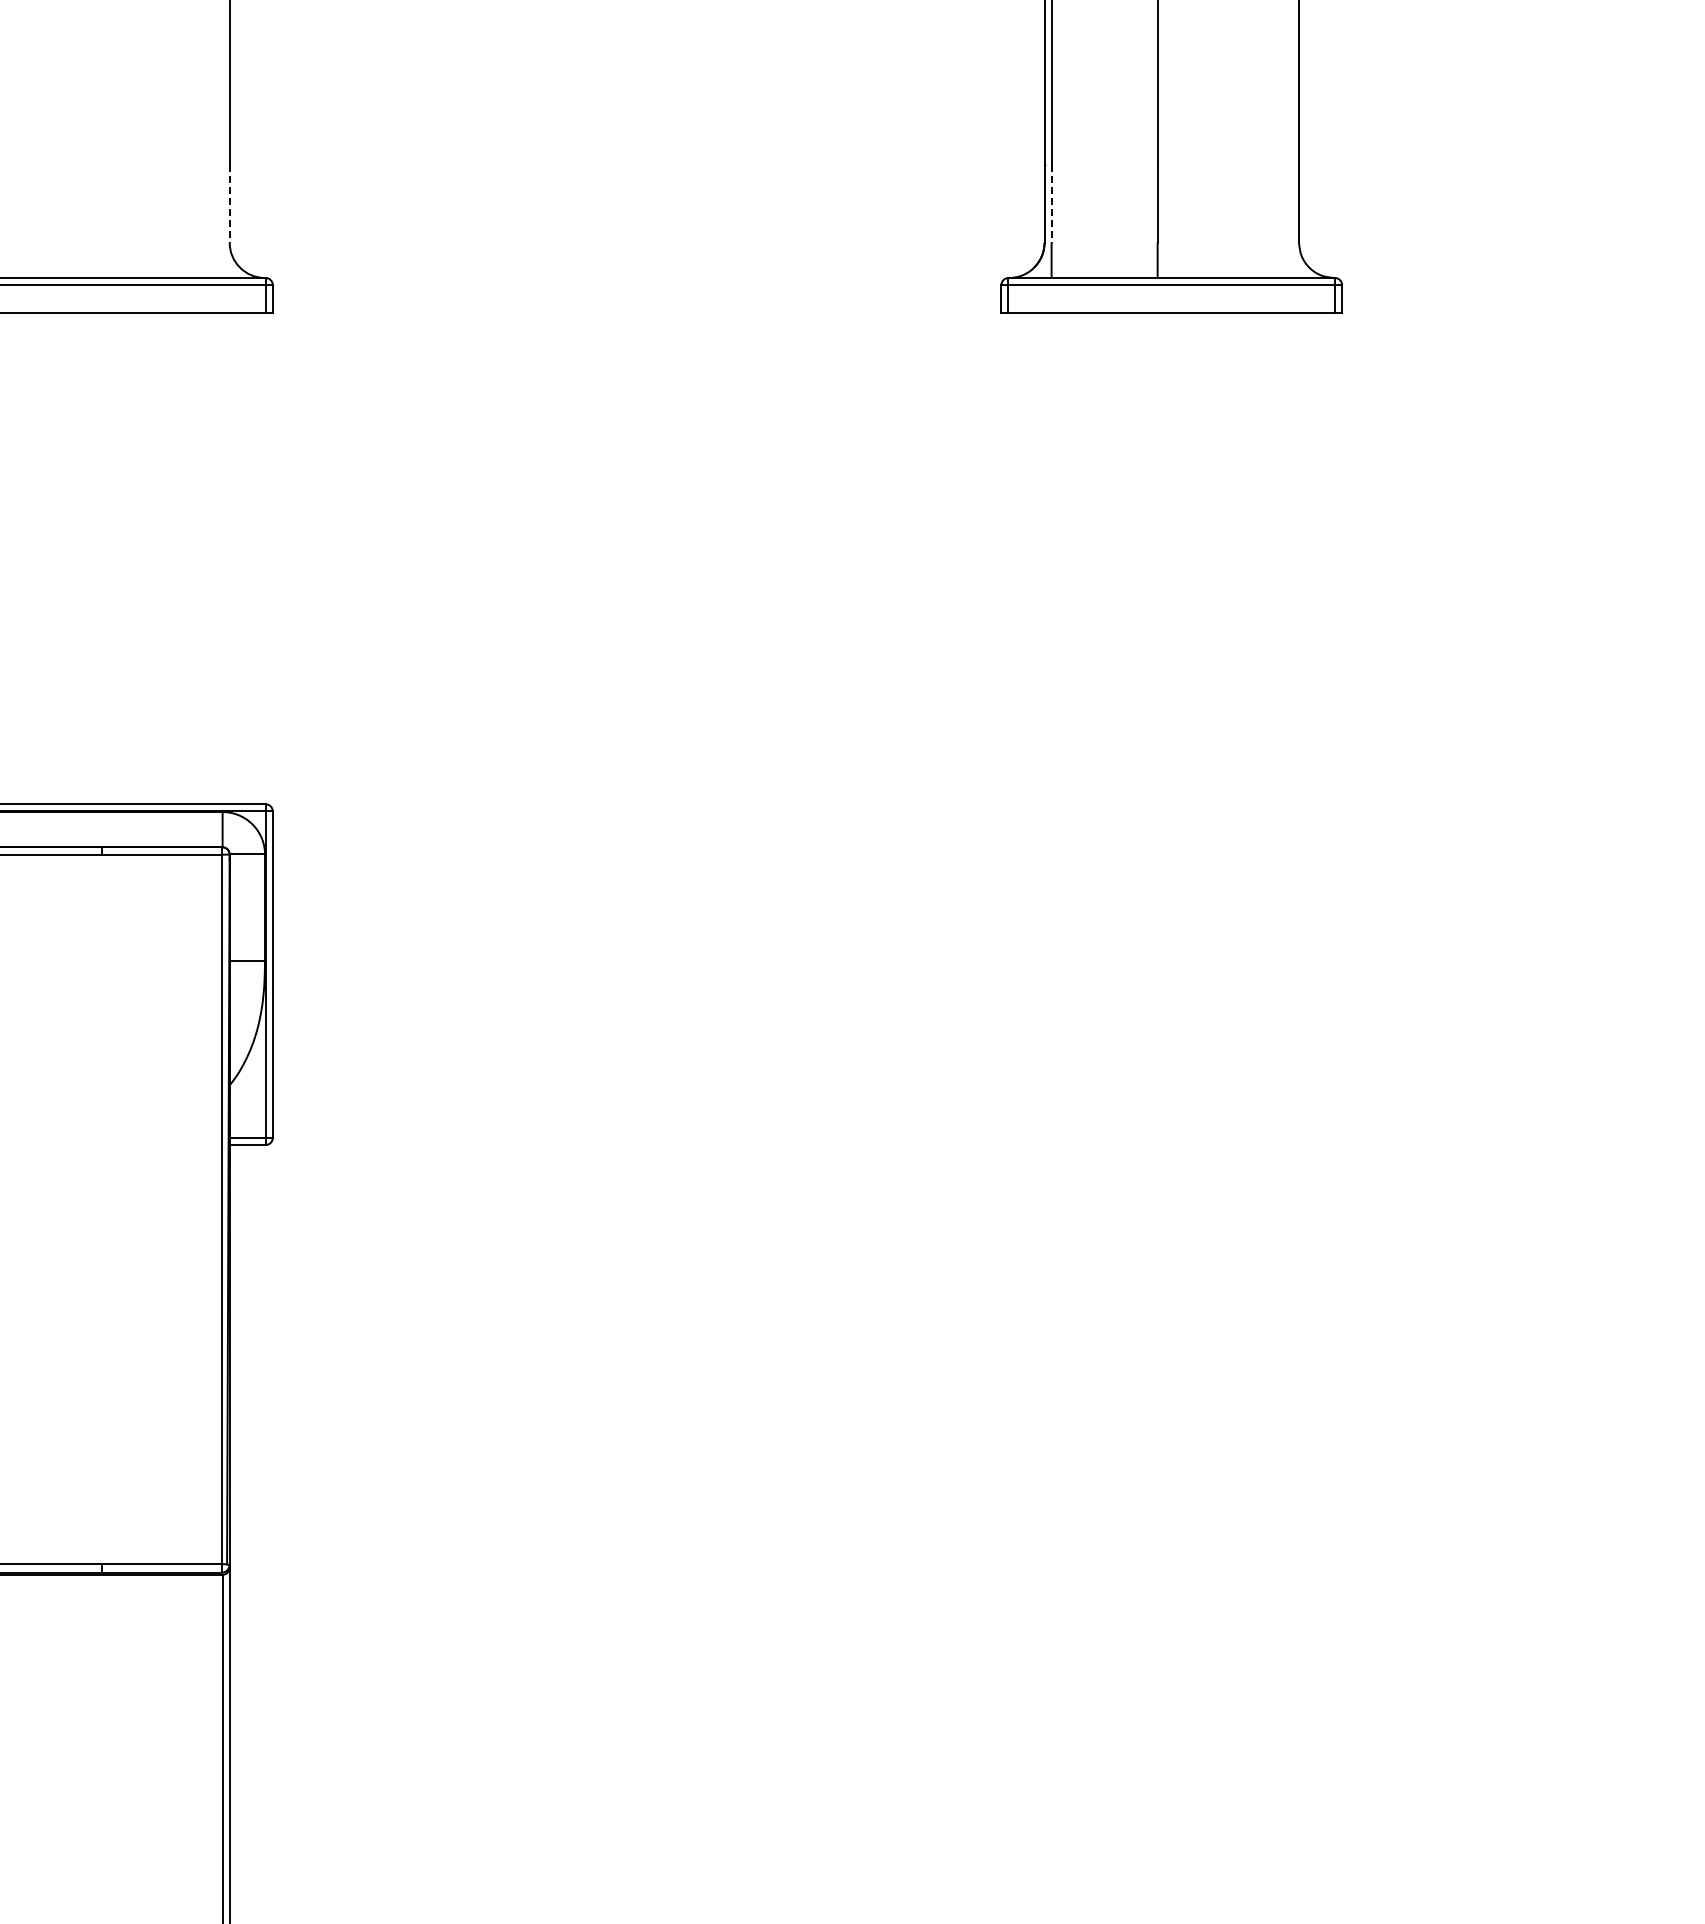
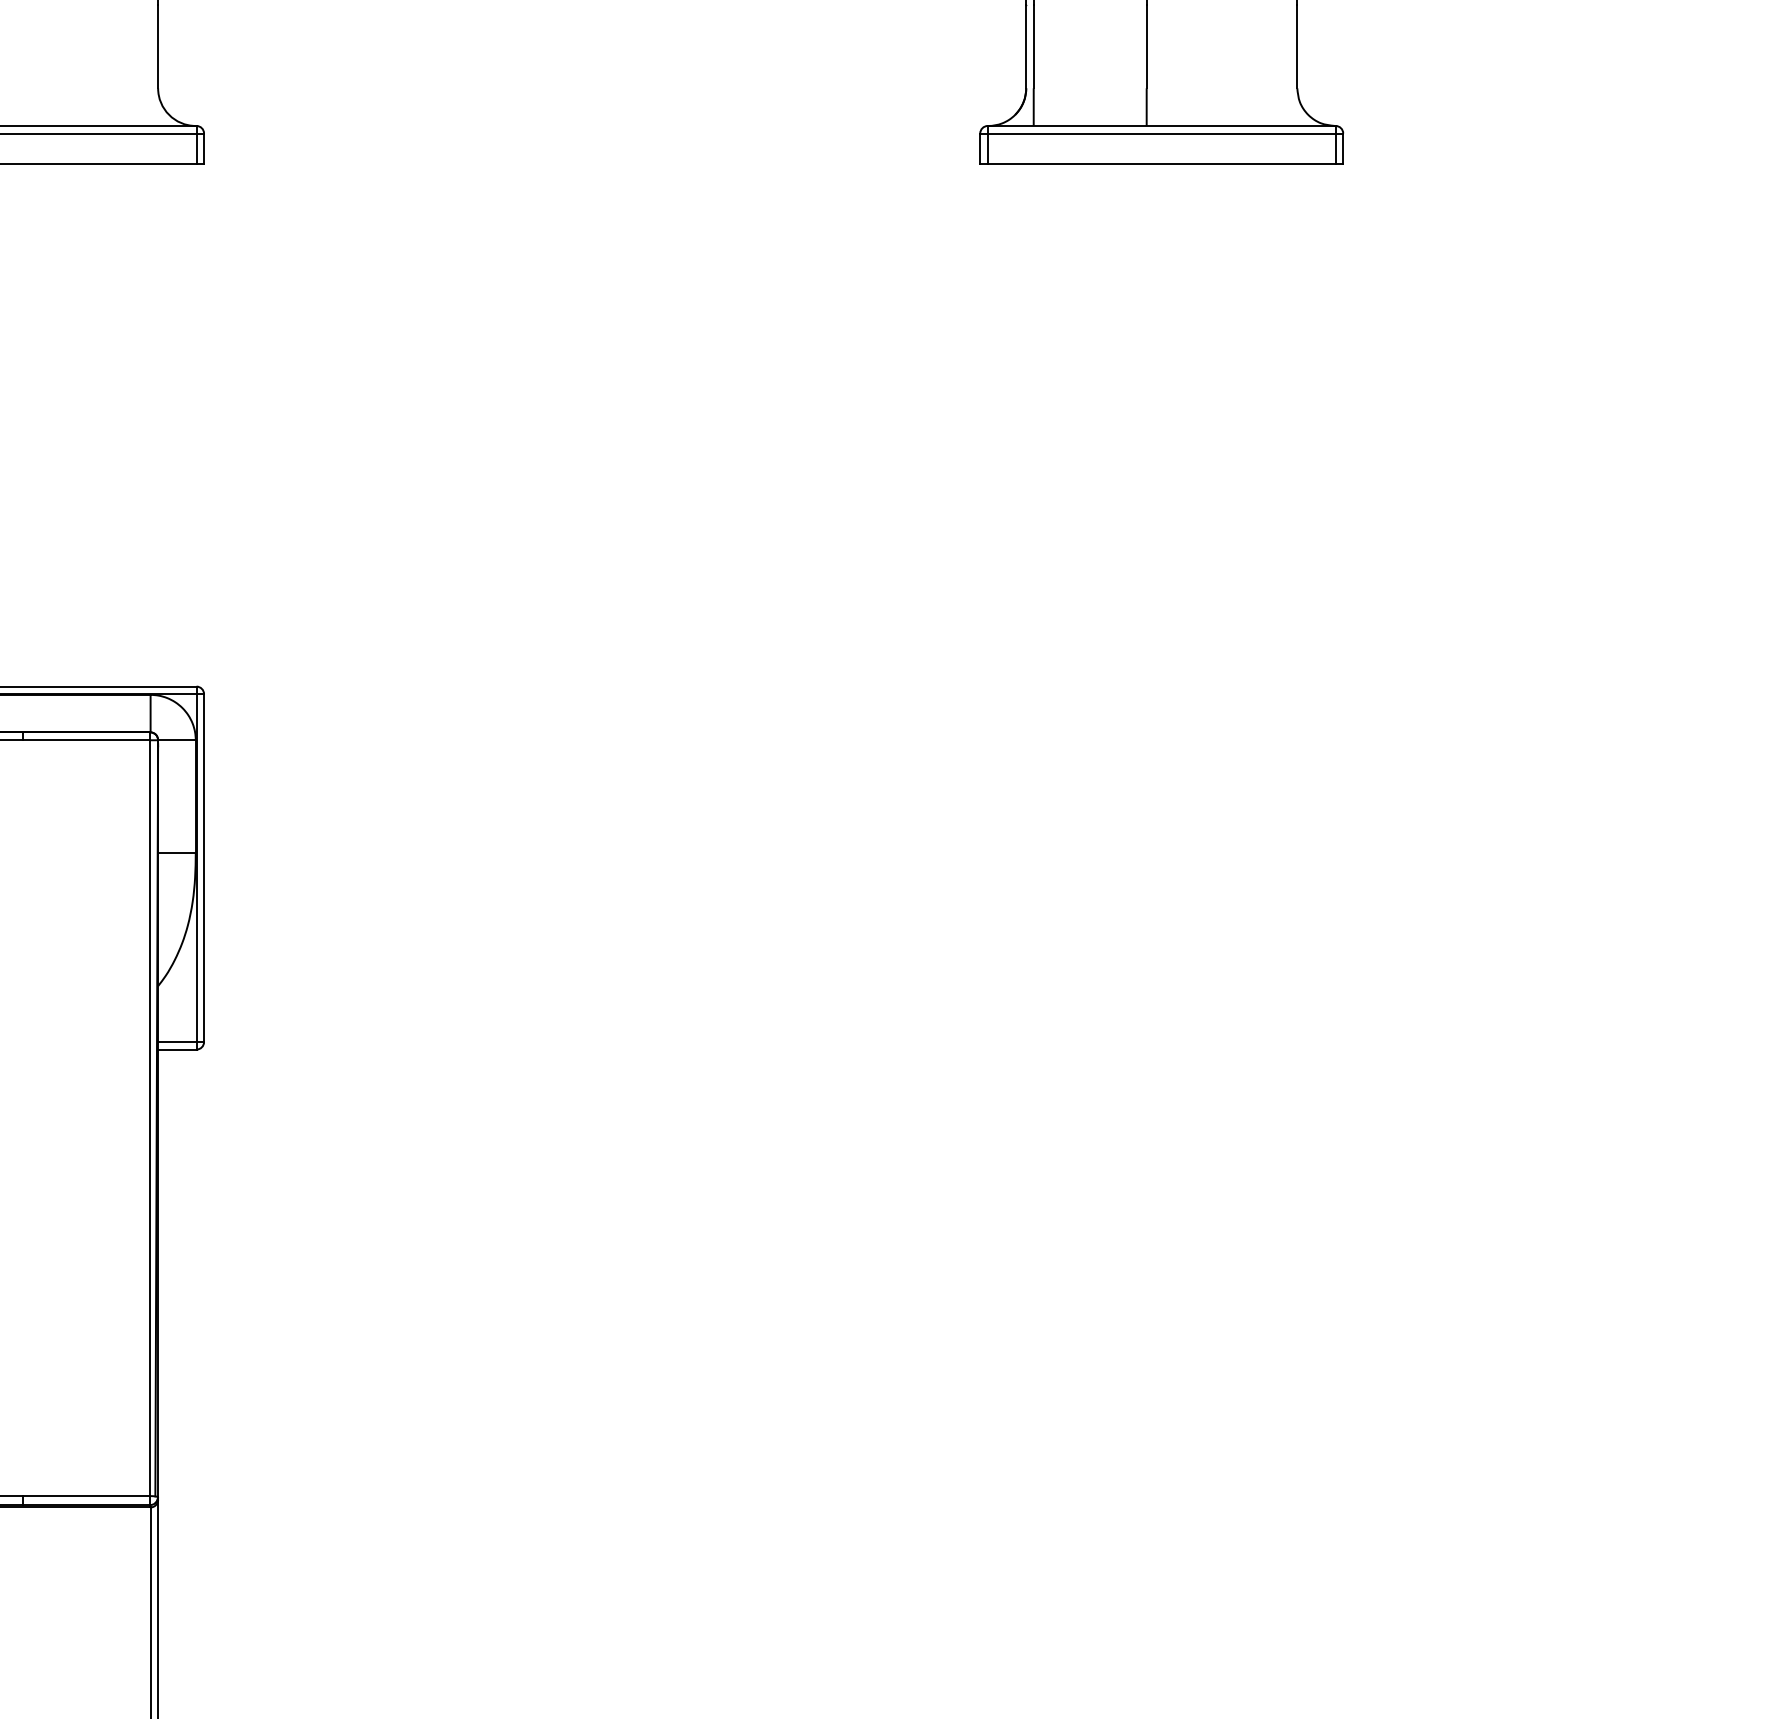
line: (229, 203) -> (157, 46), dashed -> solid
line: (1051, 203) -> (1033, 46), dashed -> solid

